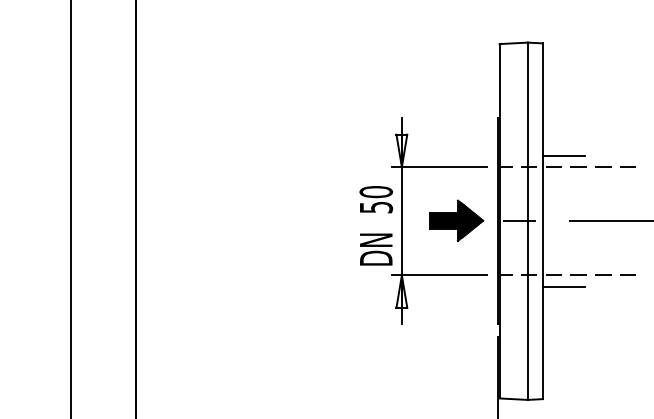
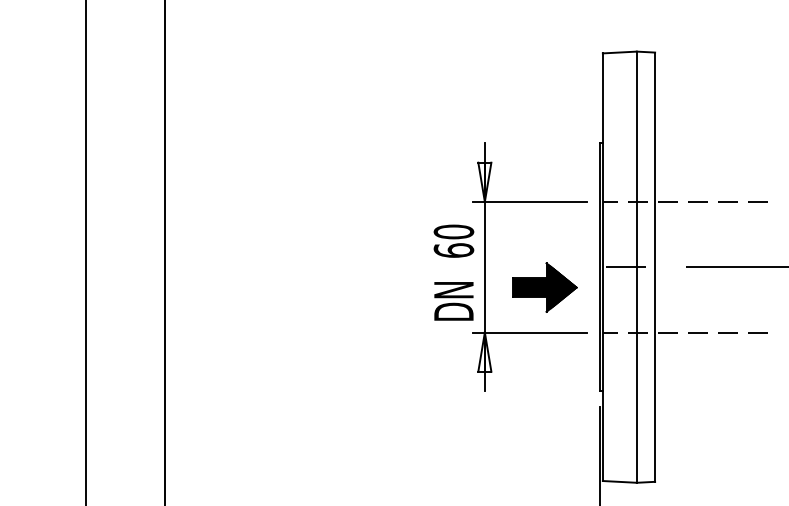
line: (564, 156) -> (680, 188), removed
text: (375, 207) -> (453, 250), 50 -> 60
part: (456, 220) -> (544, 287), moved
line: (564, 286) -> (680, 345), removed

